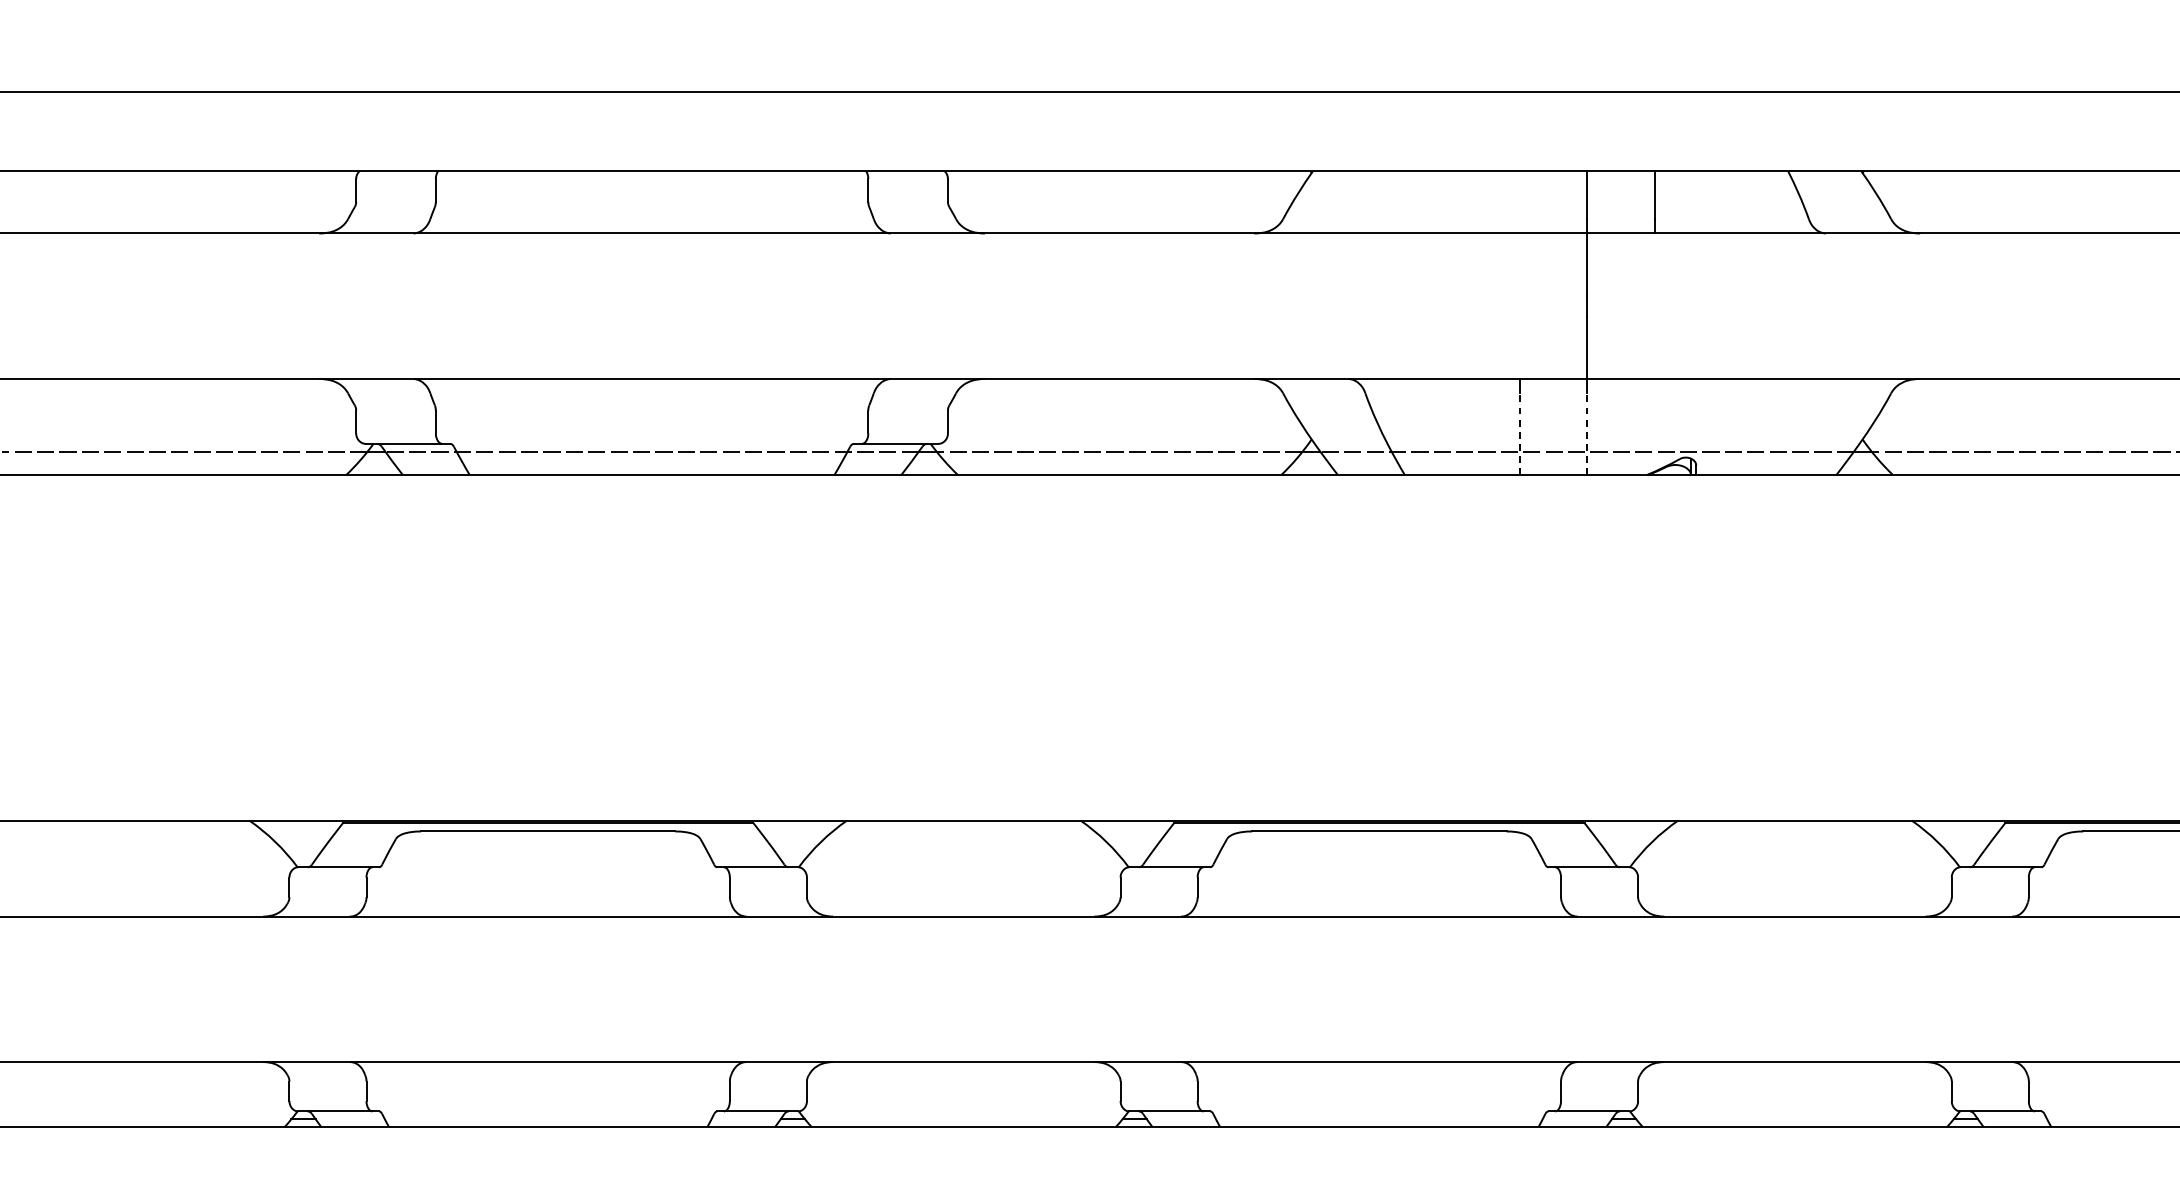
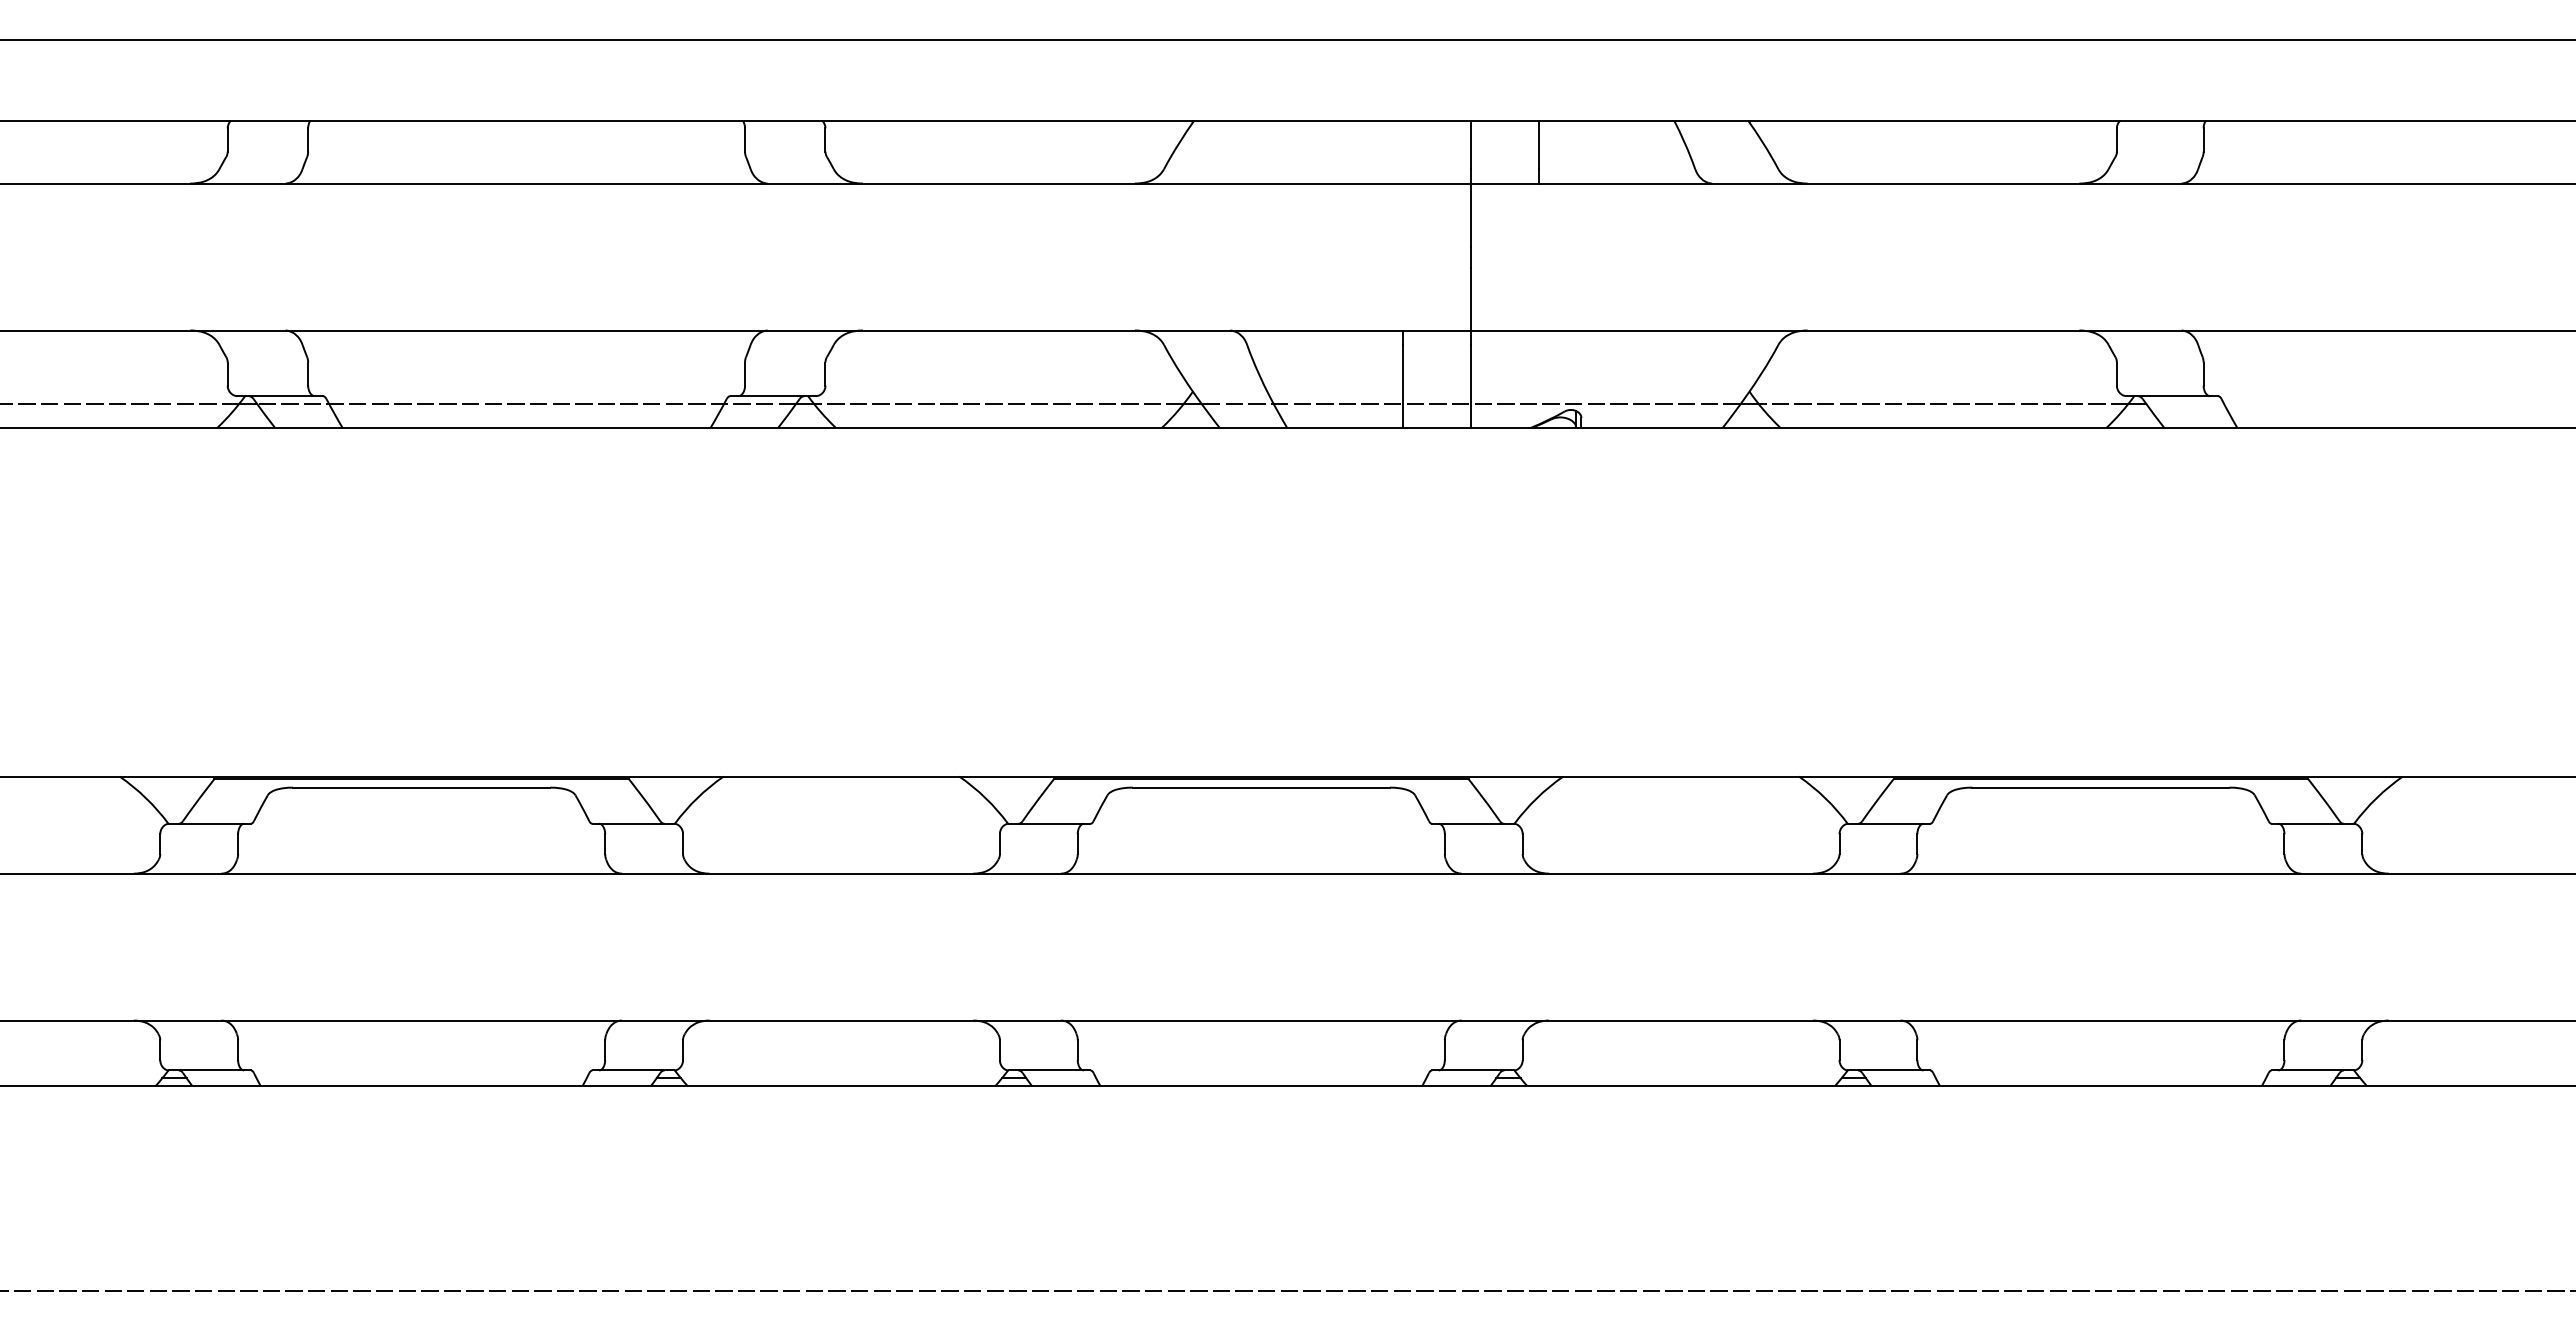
line: (1520, 433) -> (1403, 385), dashed -> solid
line: (1587, 433) -> (1471, 385), dashed -> solid

